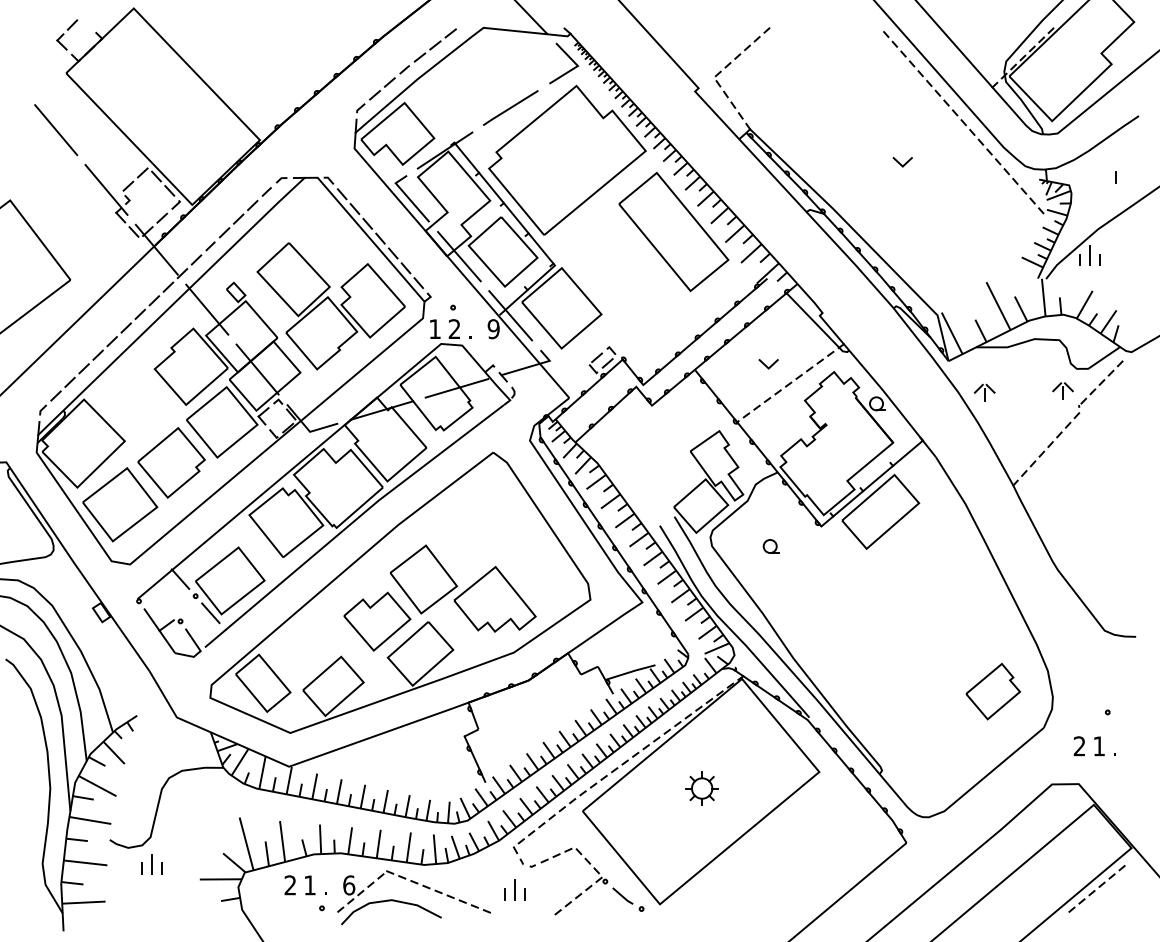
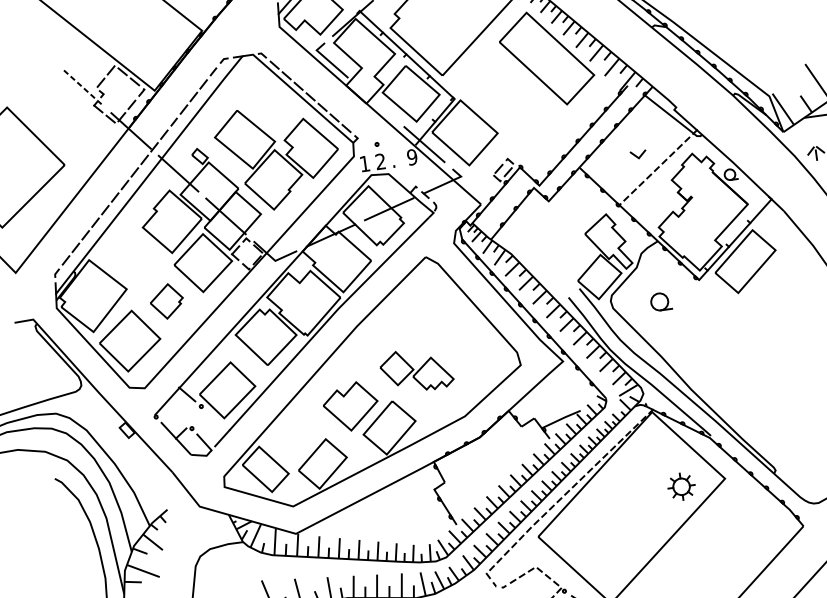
line: (56, 130) -> (36, 45), removed
line: (106, 189) -> (83, 87), solid -> dashed
line: (459, 256) -> (376, 102), removed
part: (171, 462) -> (166, 301), size x0.6
part: (770, 546) -> (660, 301), size x1.6
part: (462, 588) -> (416, 370), size x0.6
line: (210, 613) -> (215, 418), removed
part: (701, 788) -> (681, 486), moved

